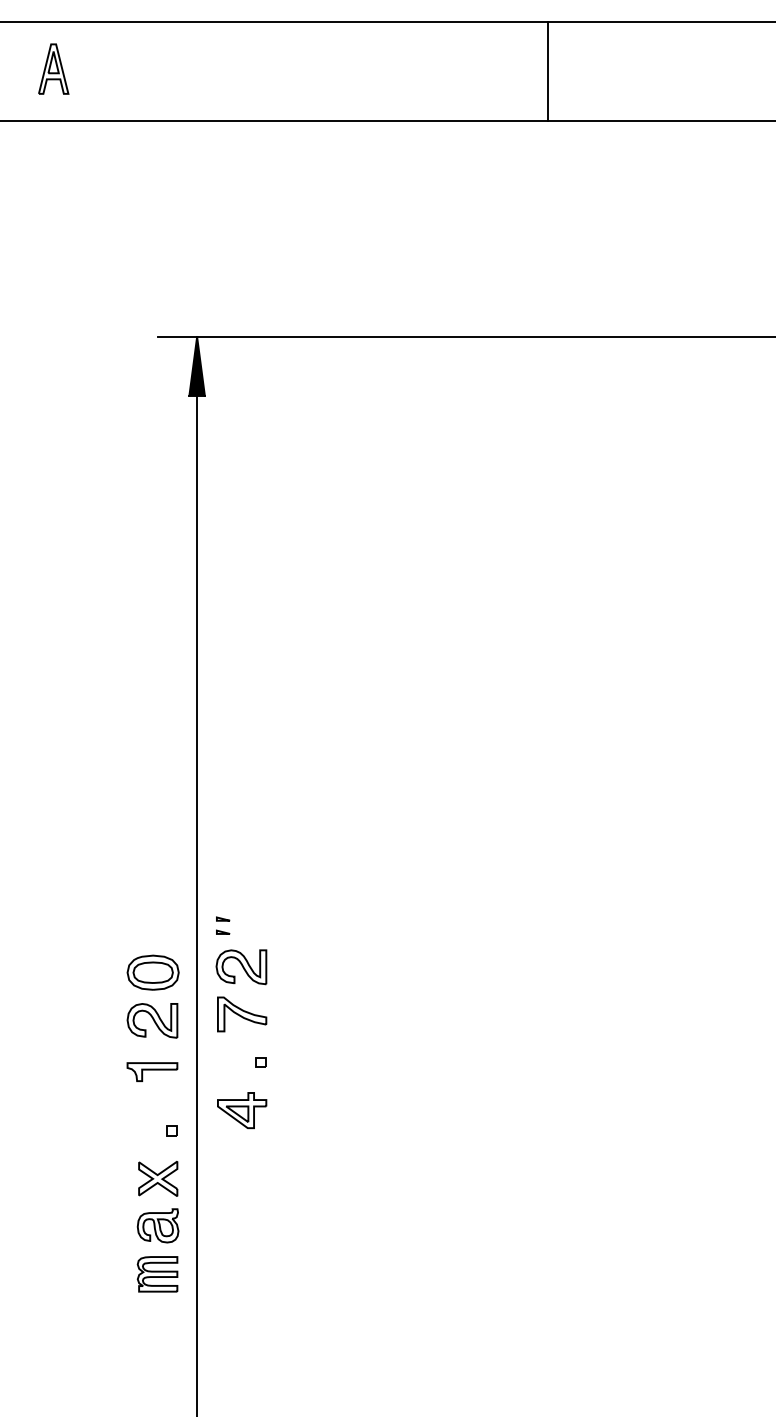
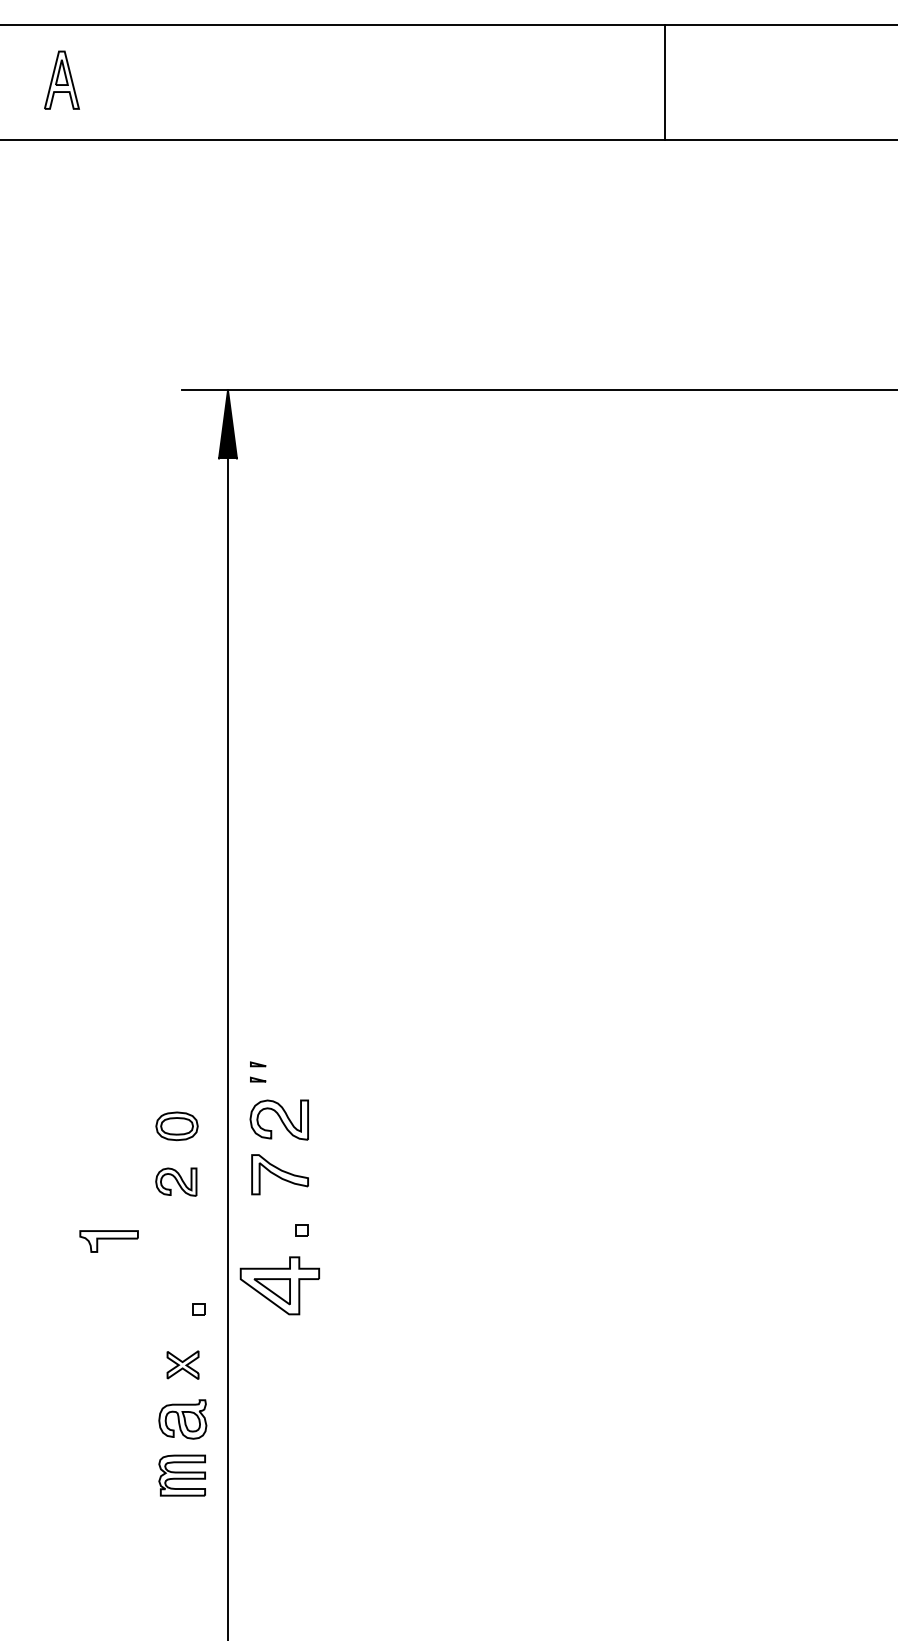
line: (547, 70) -> (664, 81), moved
part: (152, 972) -> (176, 1126), size x0.7
part: (152, 1020) -> (176, 1181), size x0.7
part: (152, 1071) -> (109, 1240), moved
part: (242, 1110) -> (280, 1285), size x1.4
part: (158, 1178) -> (183, 1364), size x0.7

